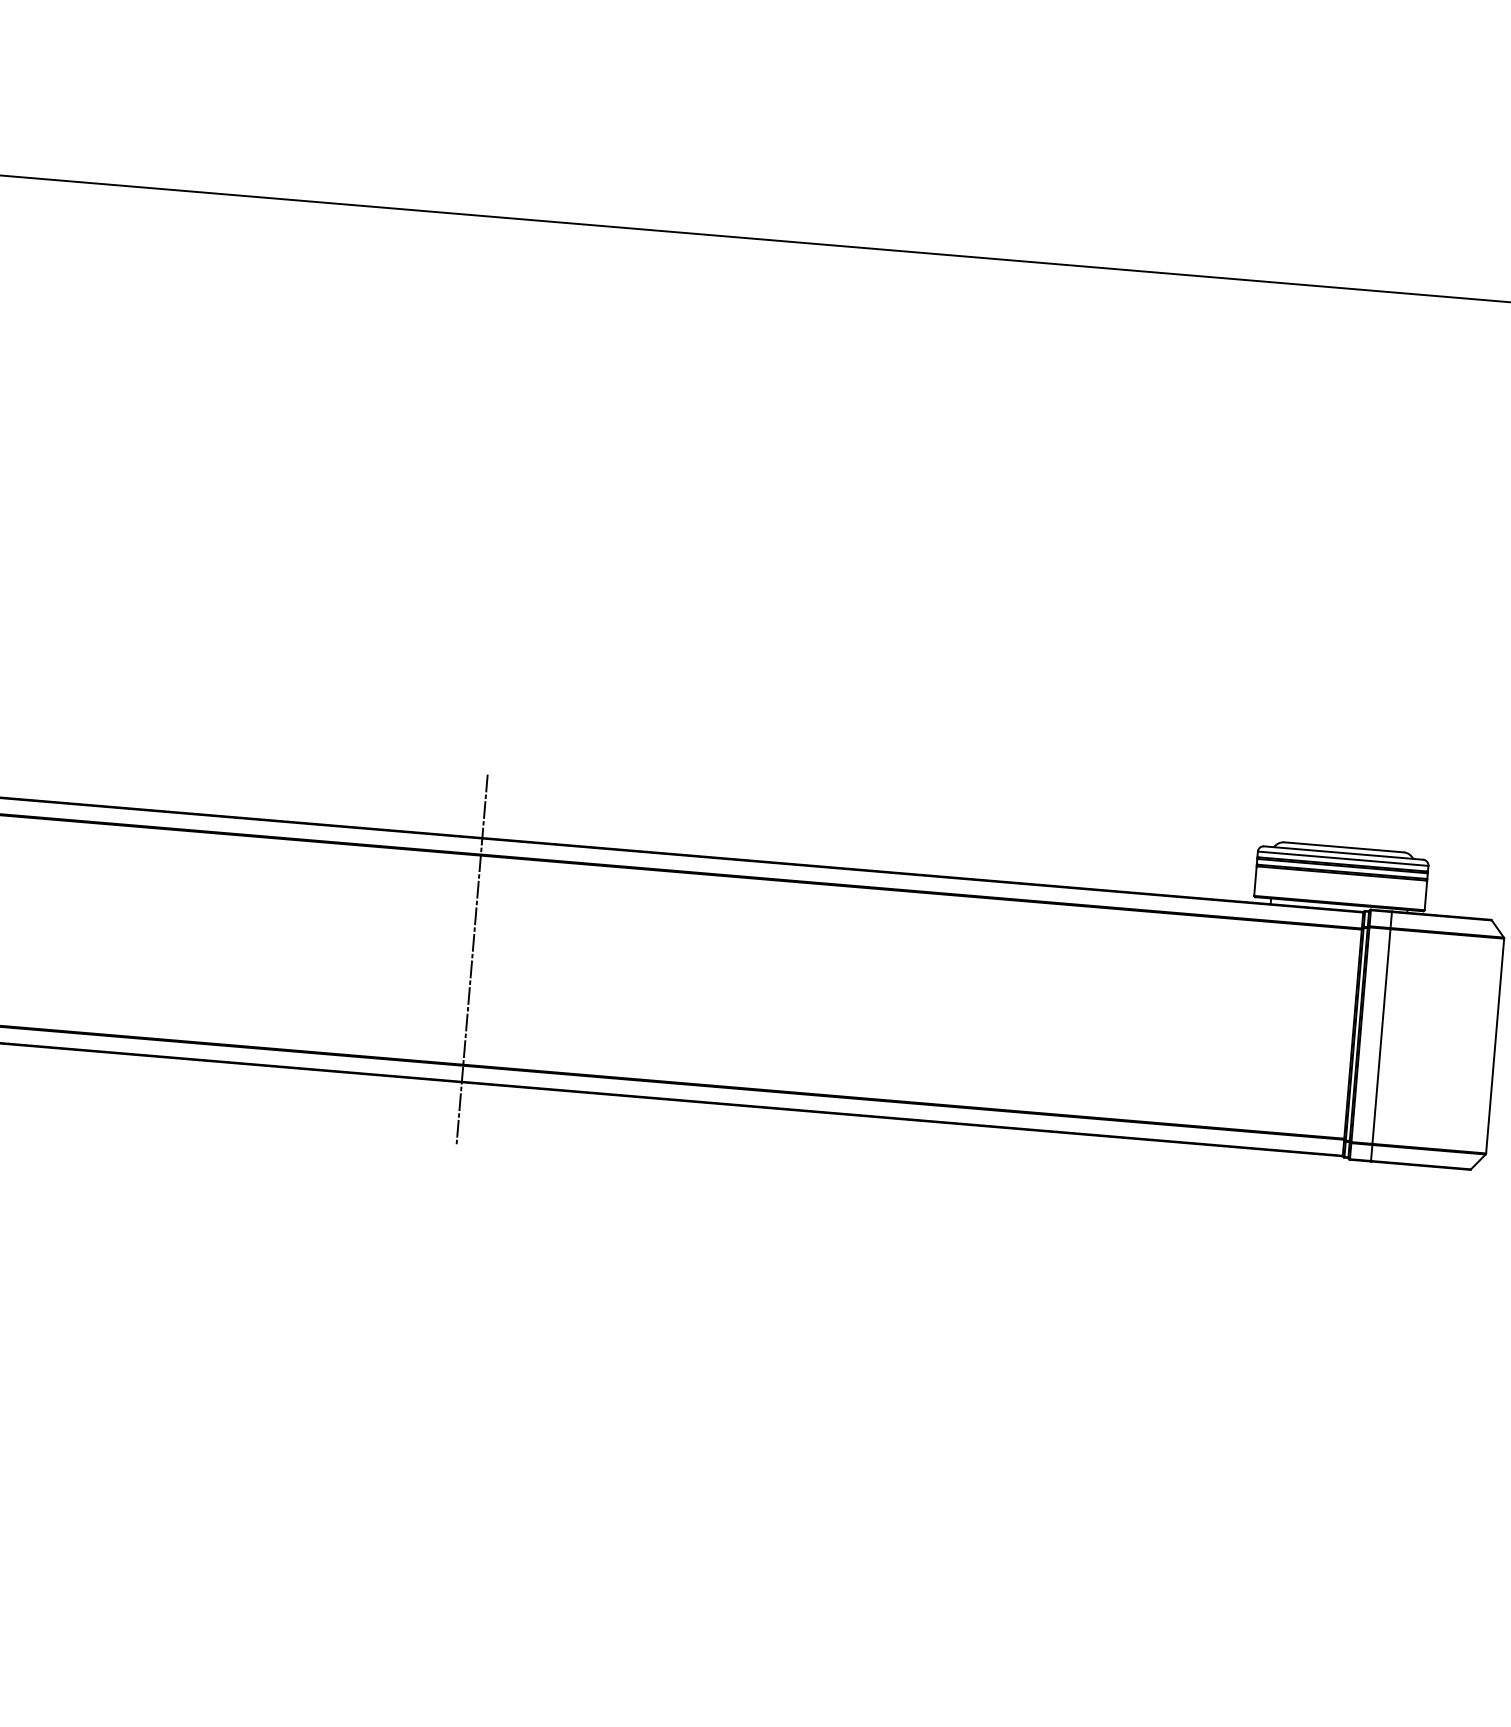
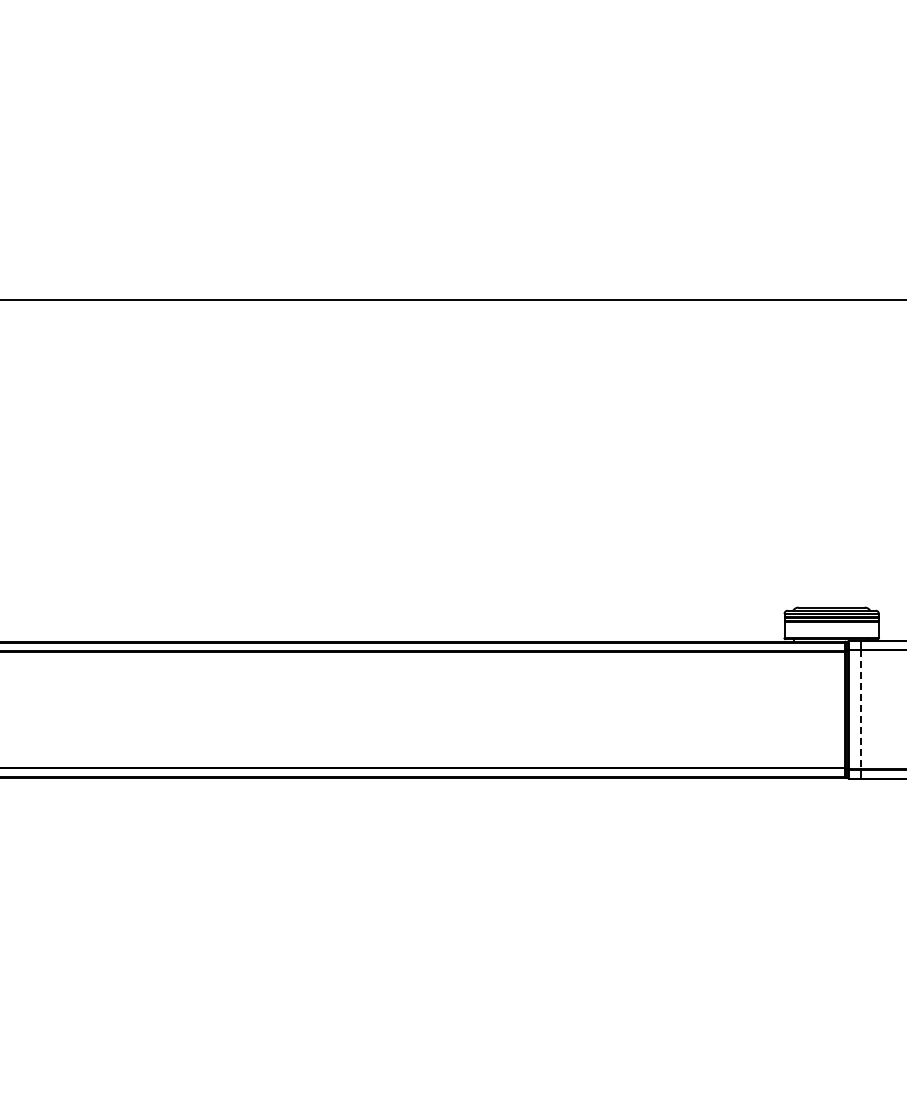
line: (472, 959) -> (357, 709), removed
line: (1380, 1037) -> (860, 710), solid -> dashed

